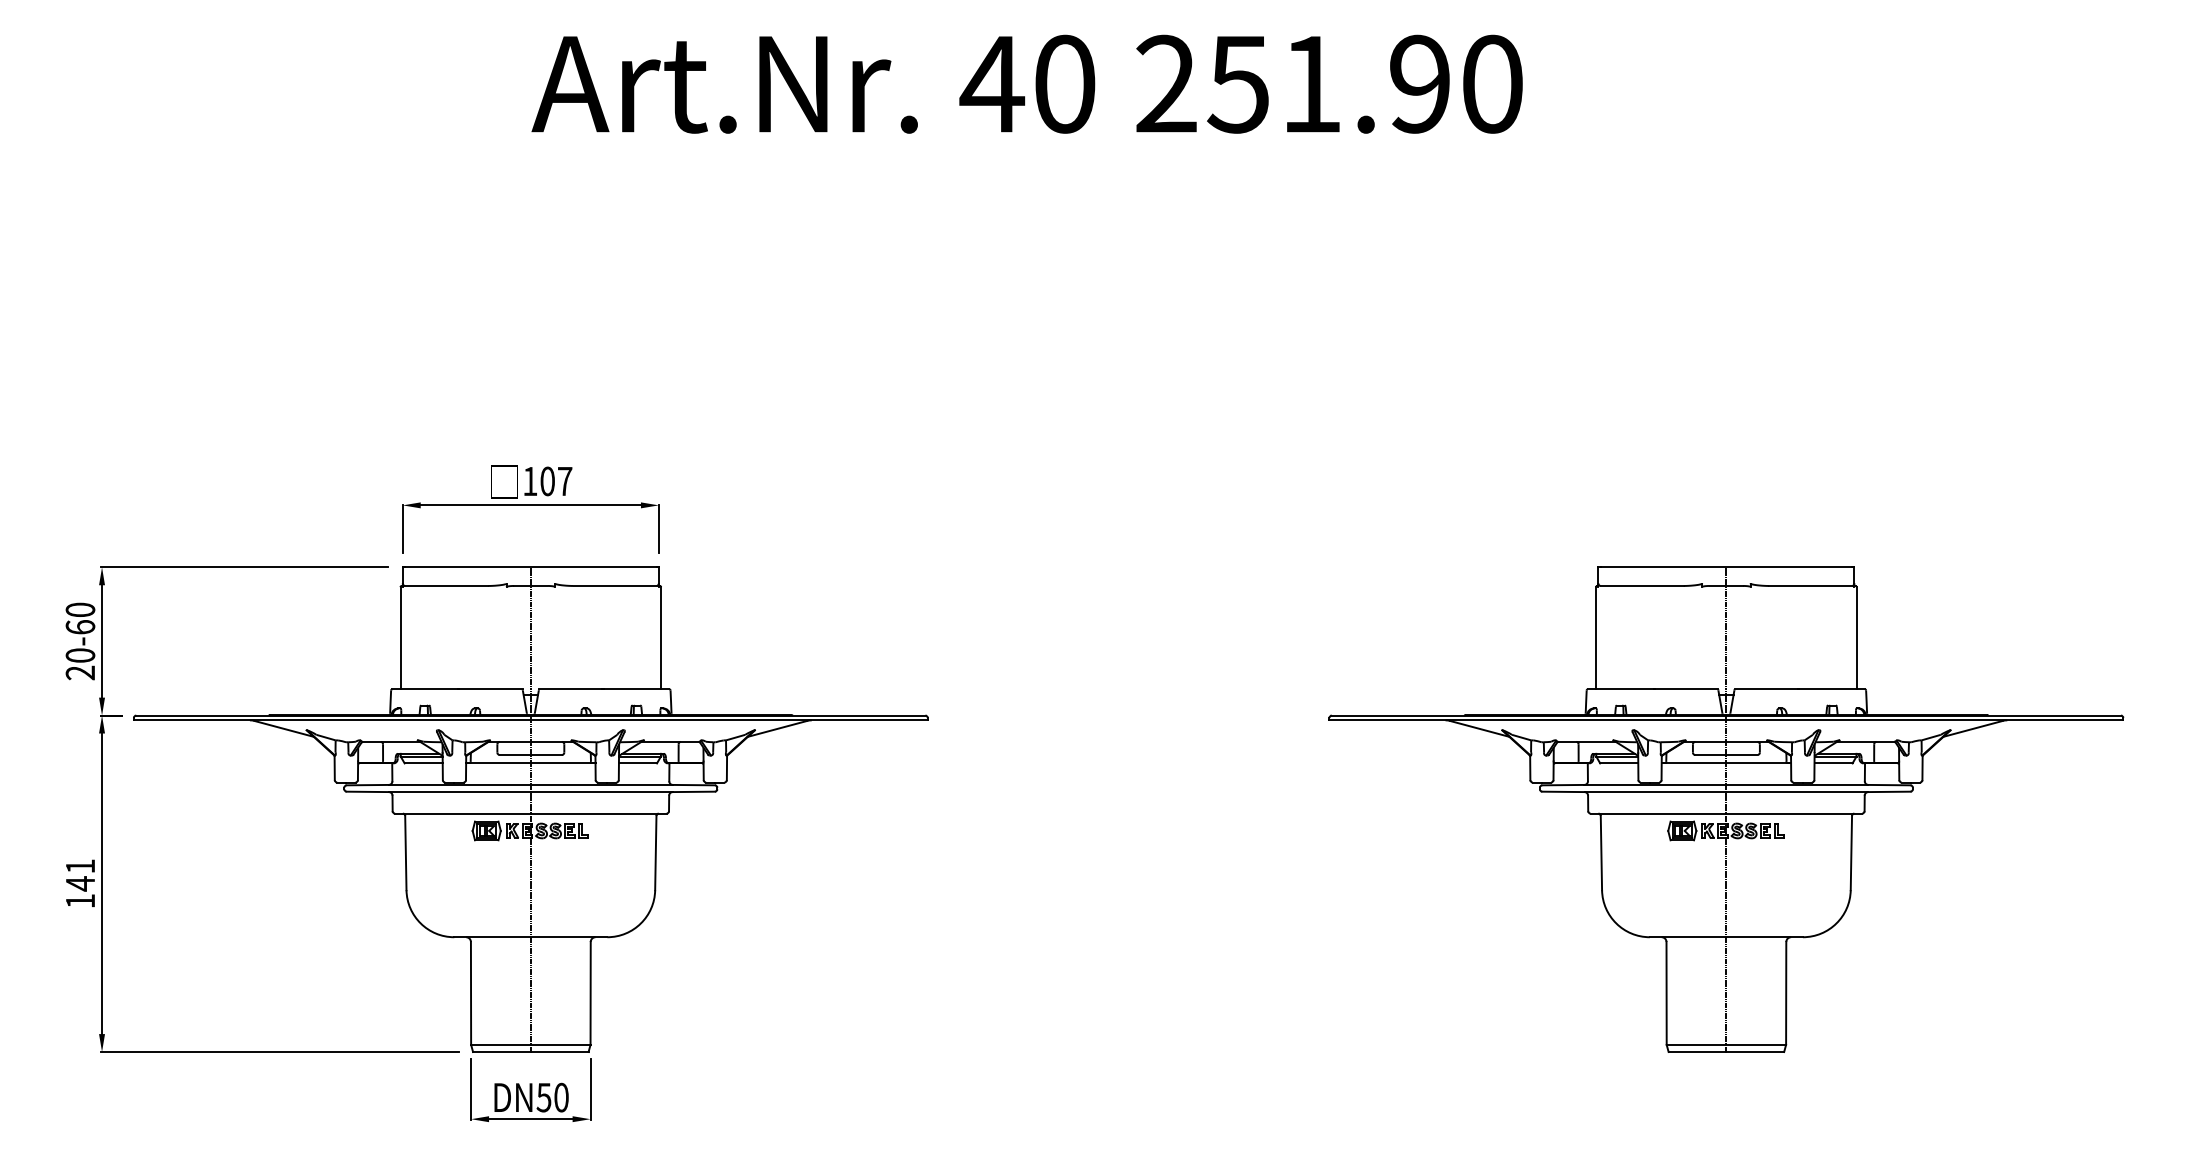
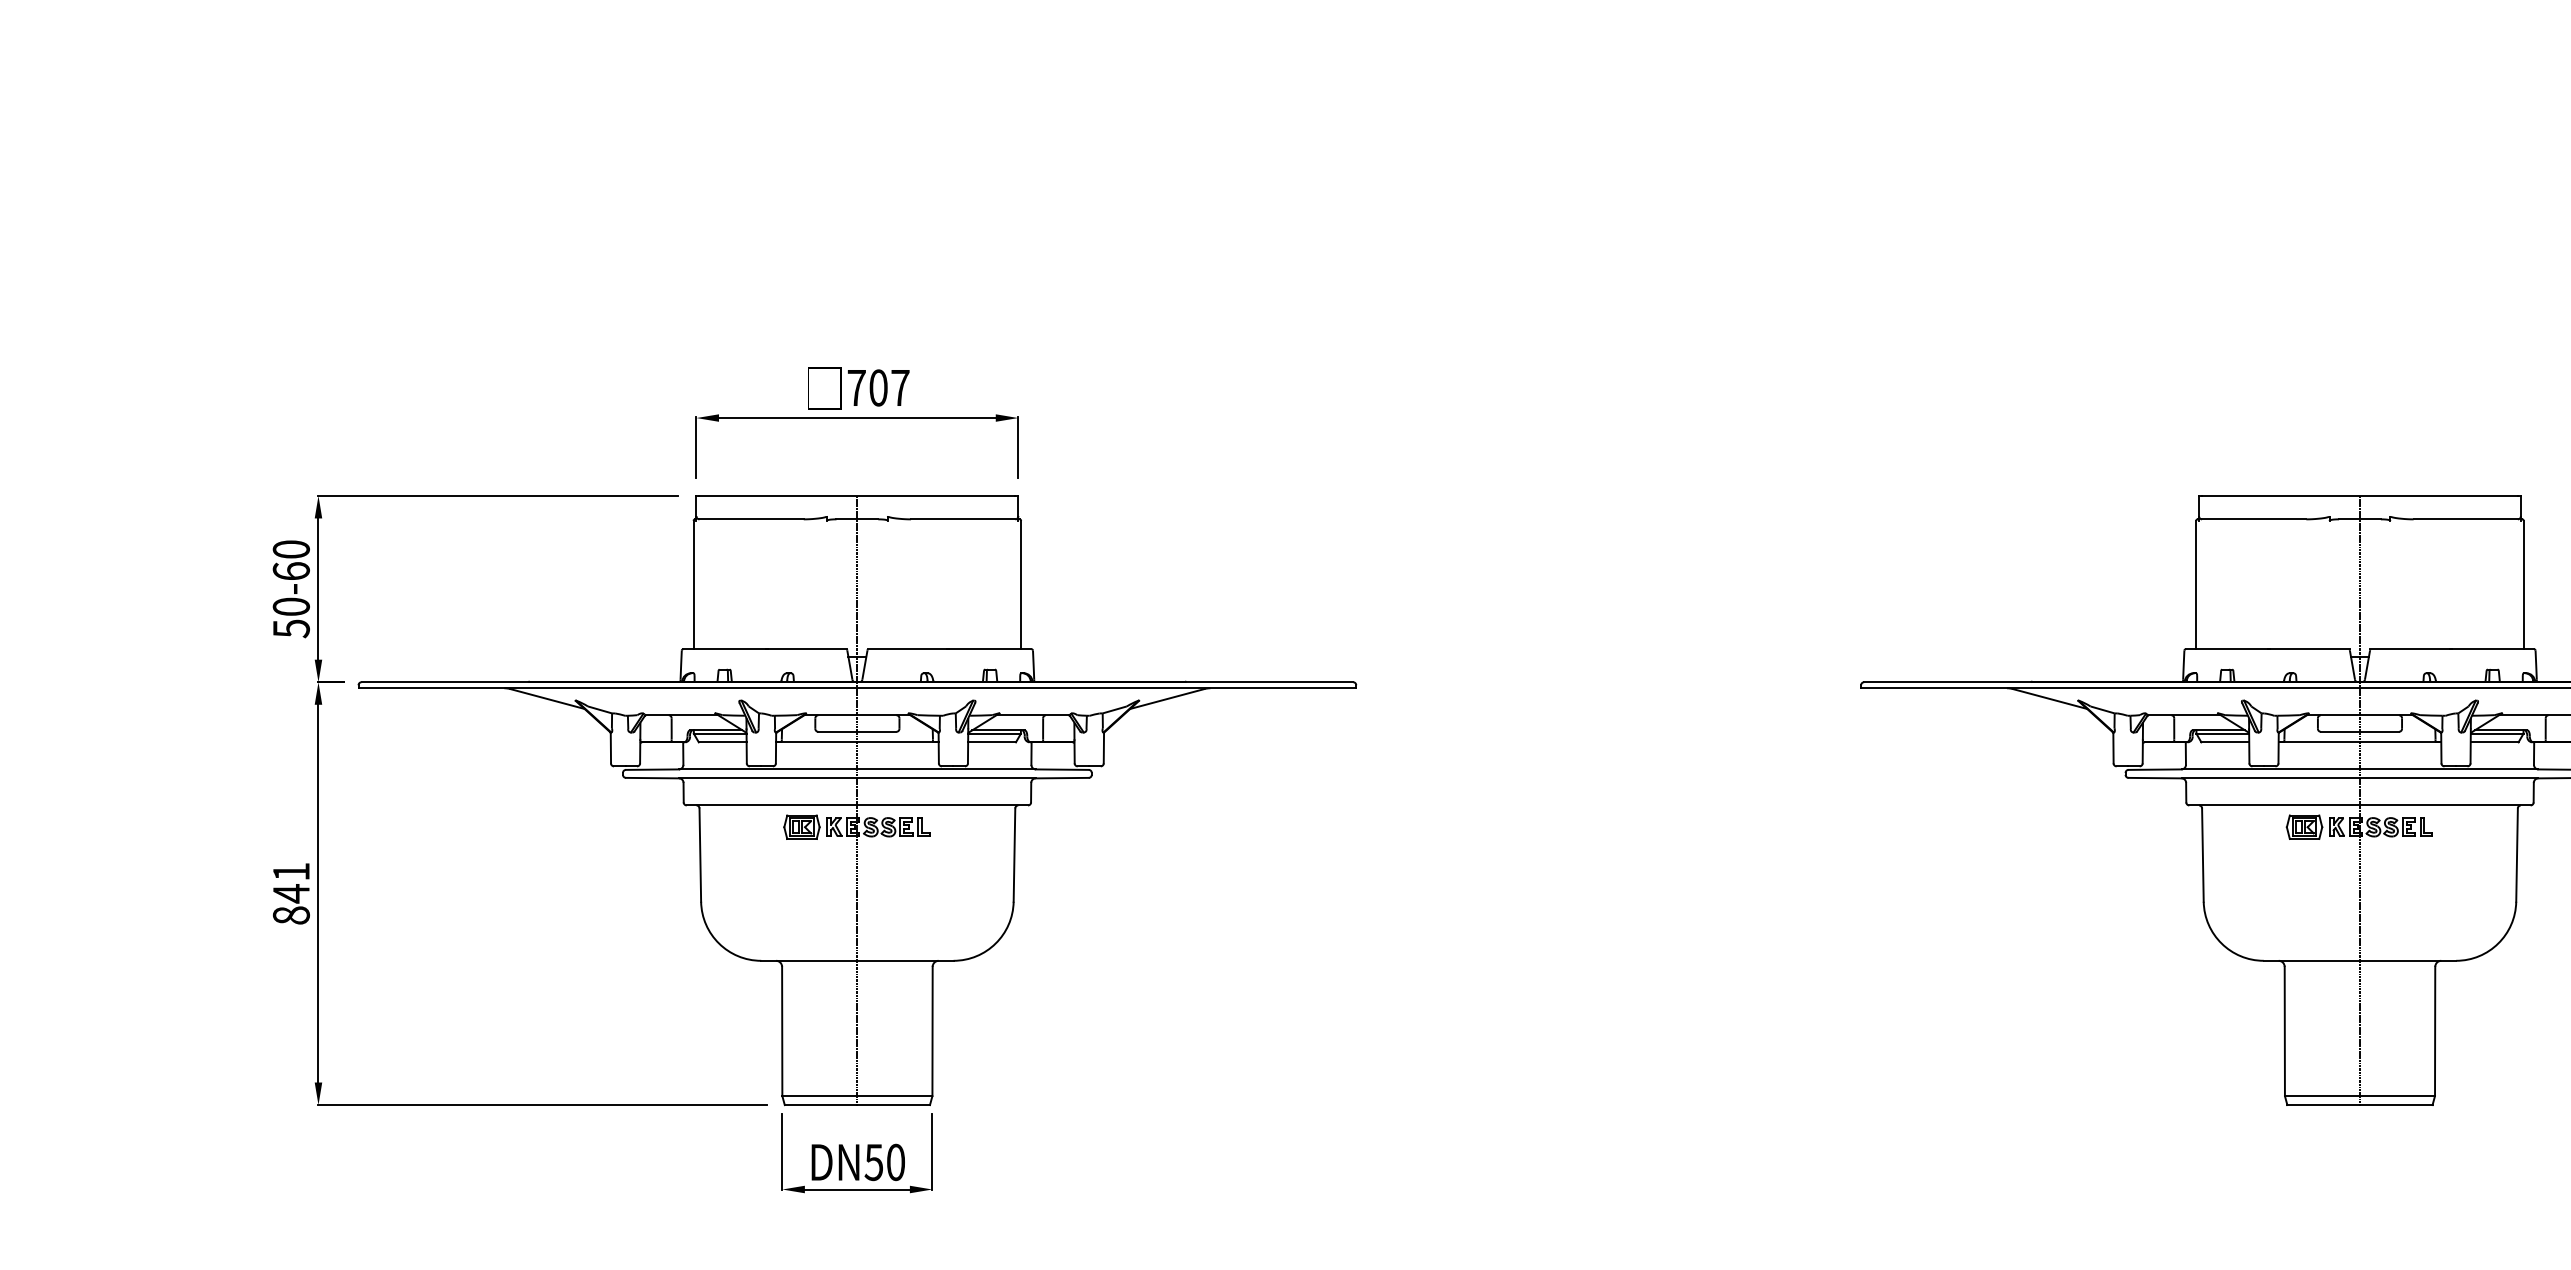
text: (530, 481) -> (856, 388), 107 -> 707
text: (80, 672) -> (291, 628), 20-60 -> 50-60
text: (80, 901) -> (291, 915), 141 -> 841

